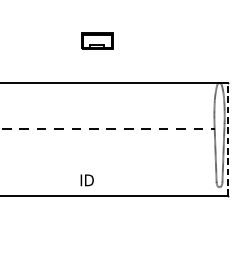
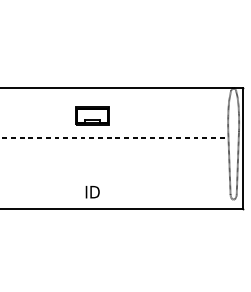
part: (97, 40) -> (92, 115), moved
line: (228, 139) -> (243, 148), dashed -> solid

